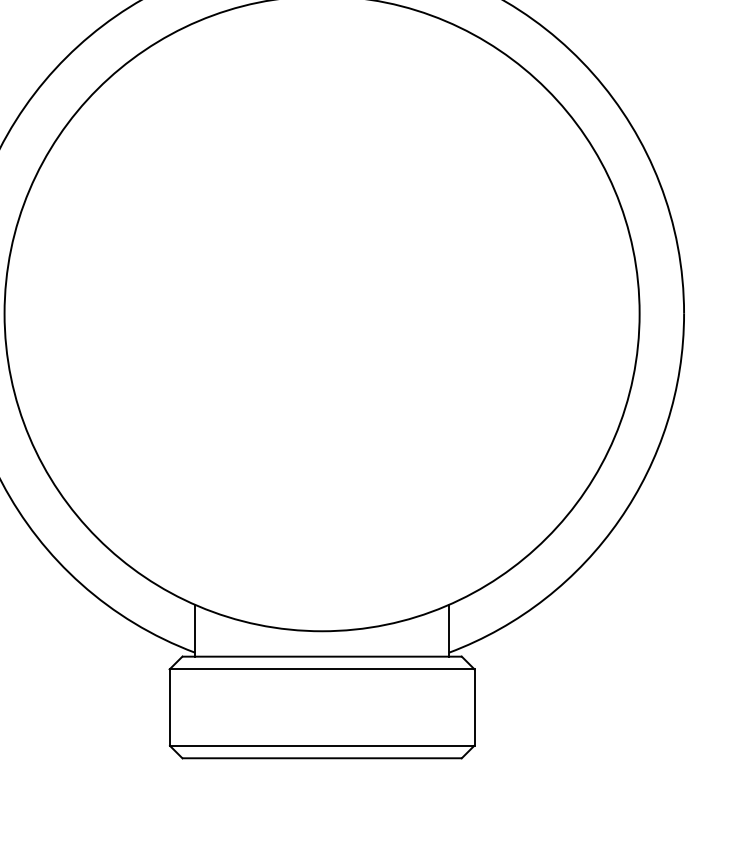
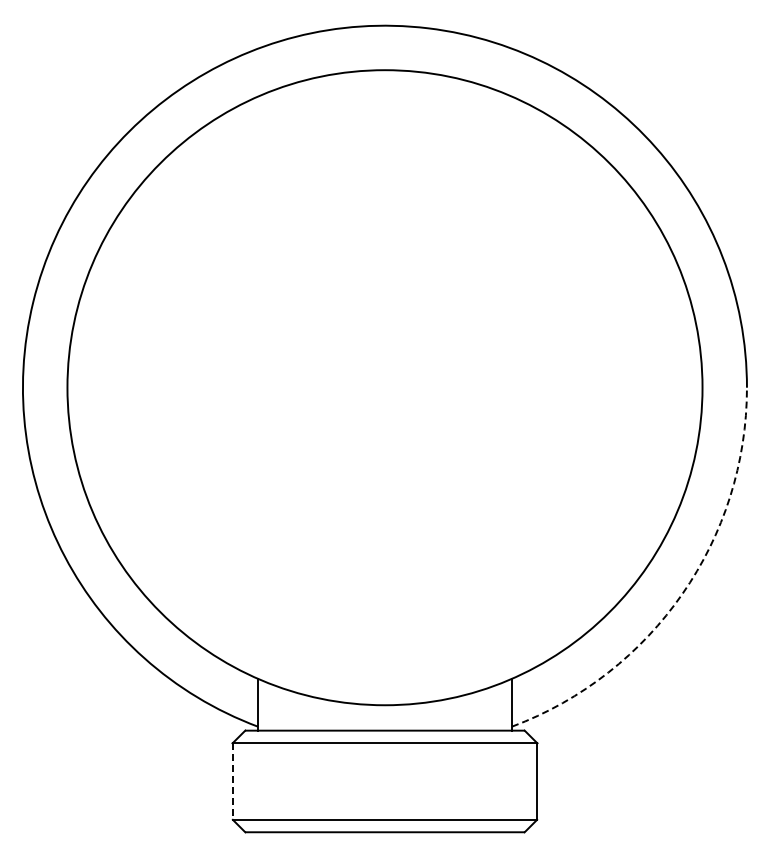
arc: (619, 519) -> (682, 593), solid -> dashed
line: (169, 707) -> (232, 781), solid -> dashed

